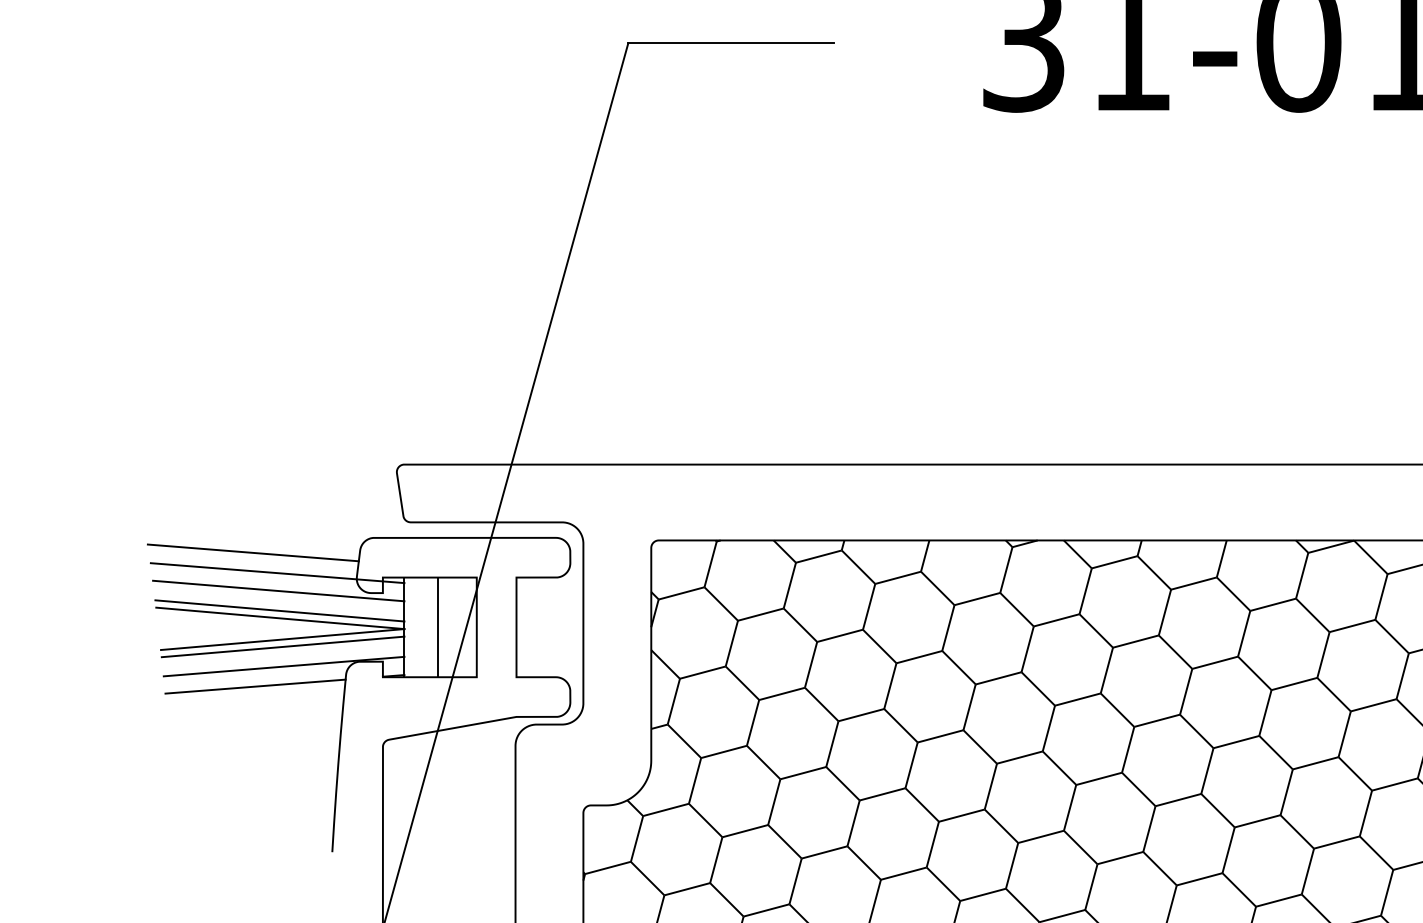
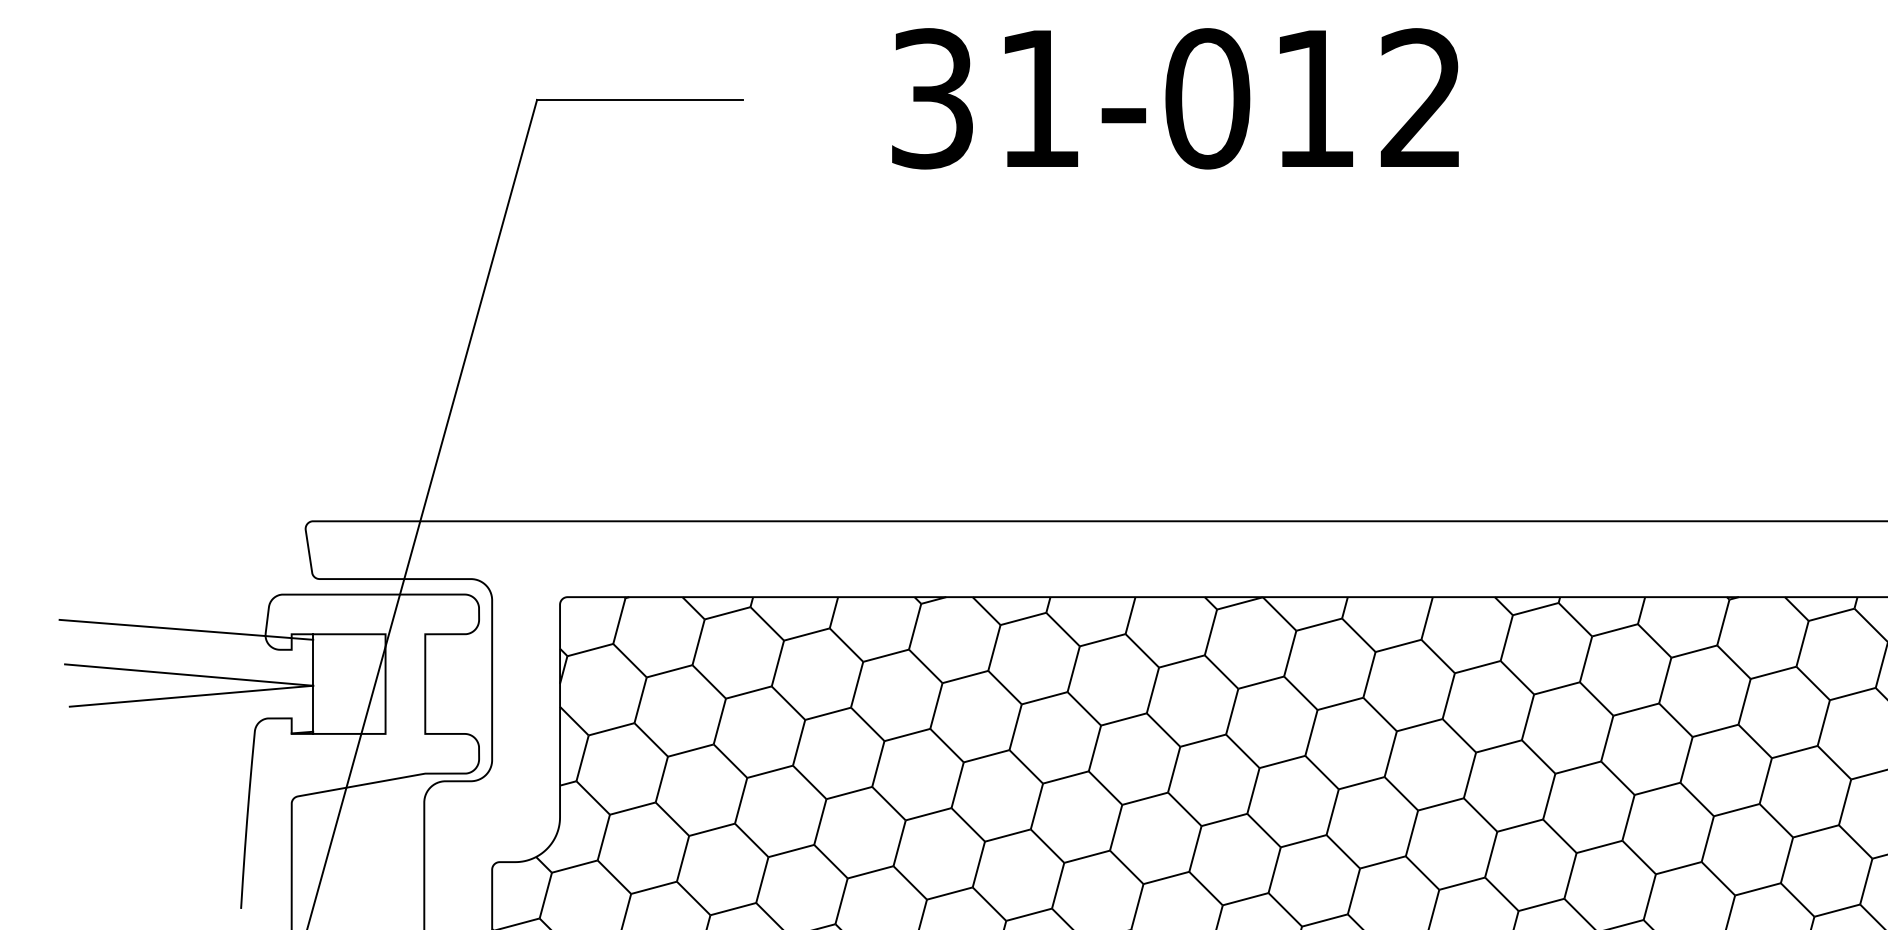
line: (252, 552) -> (161, 609), removed
line: (278, 590) -> (187, 647), removed
line: (279, 610) -> (188, 667), removed
line: (437, 626) -> (346, 683), removed
line: (282, 646) -> (191, 703), removed
line: (283, 666) -> (192, 723), removed
line: (255, 686) -> (164, 743), removed

